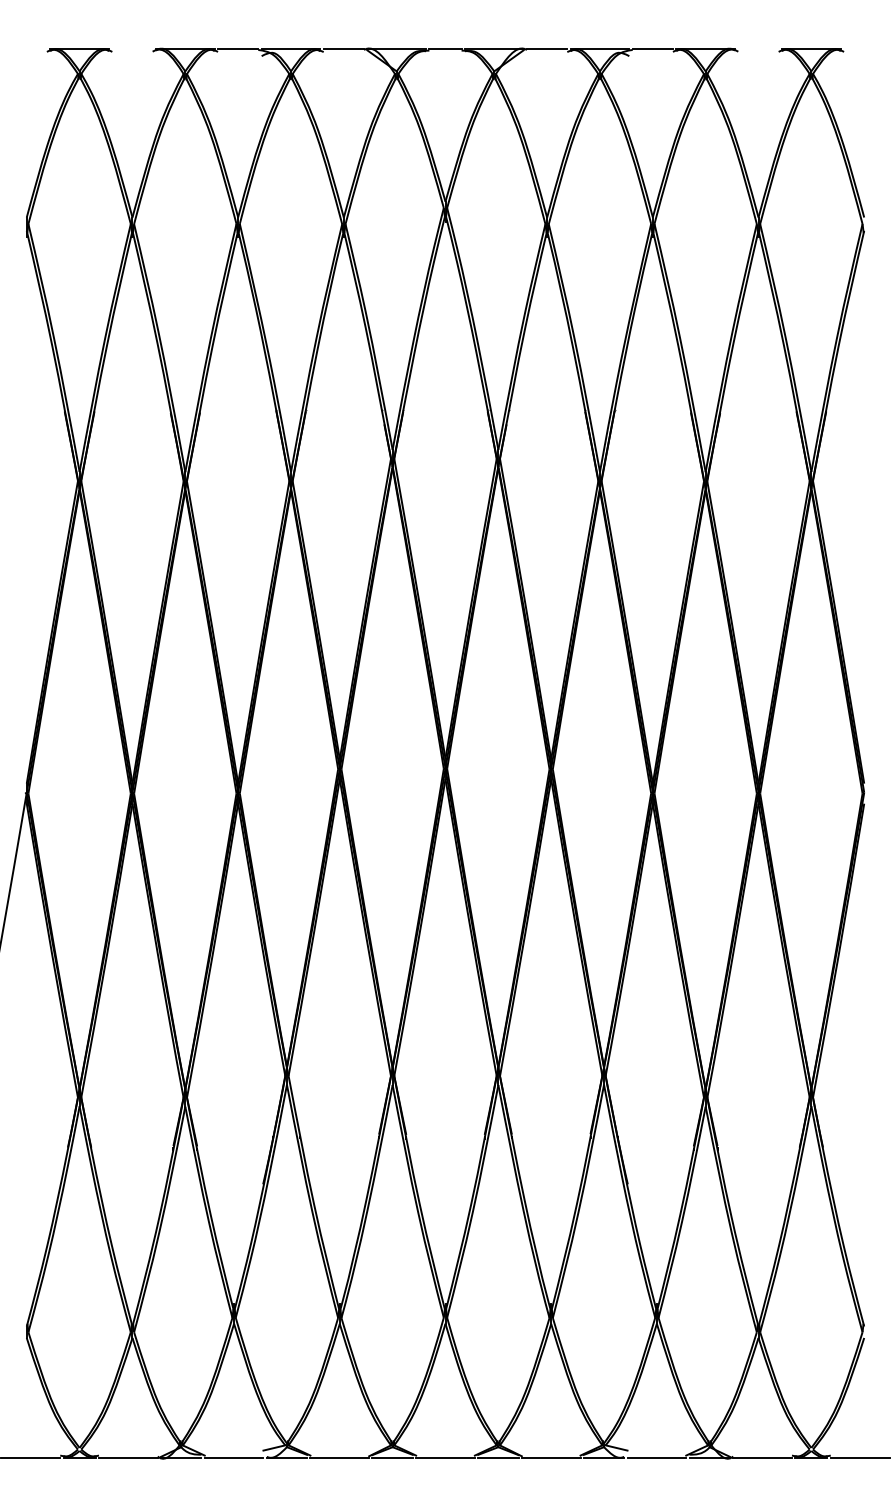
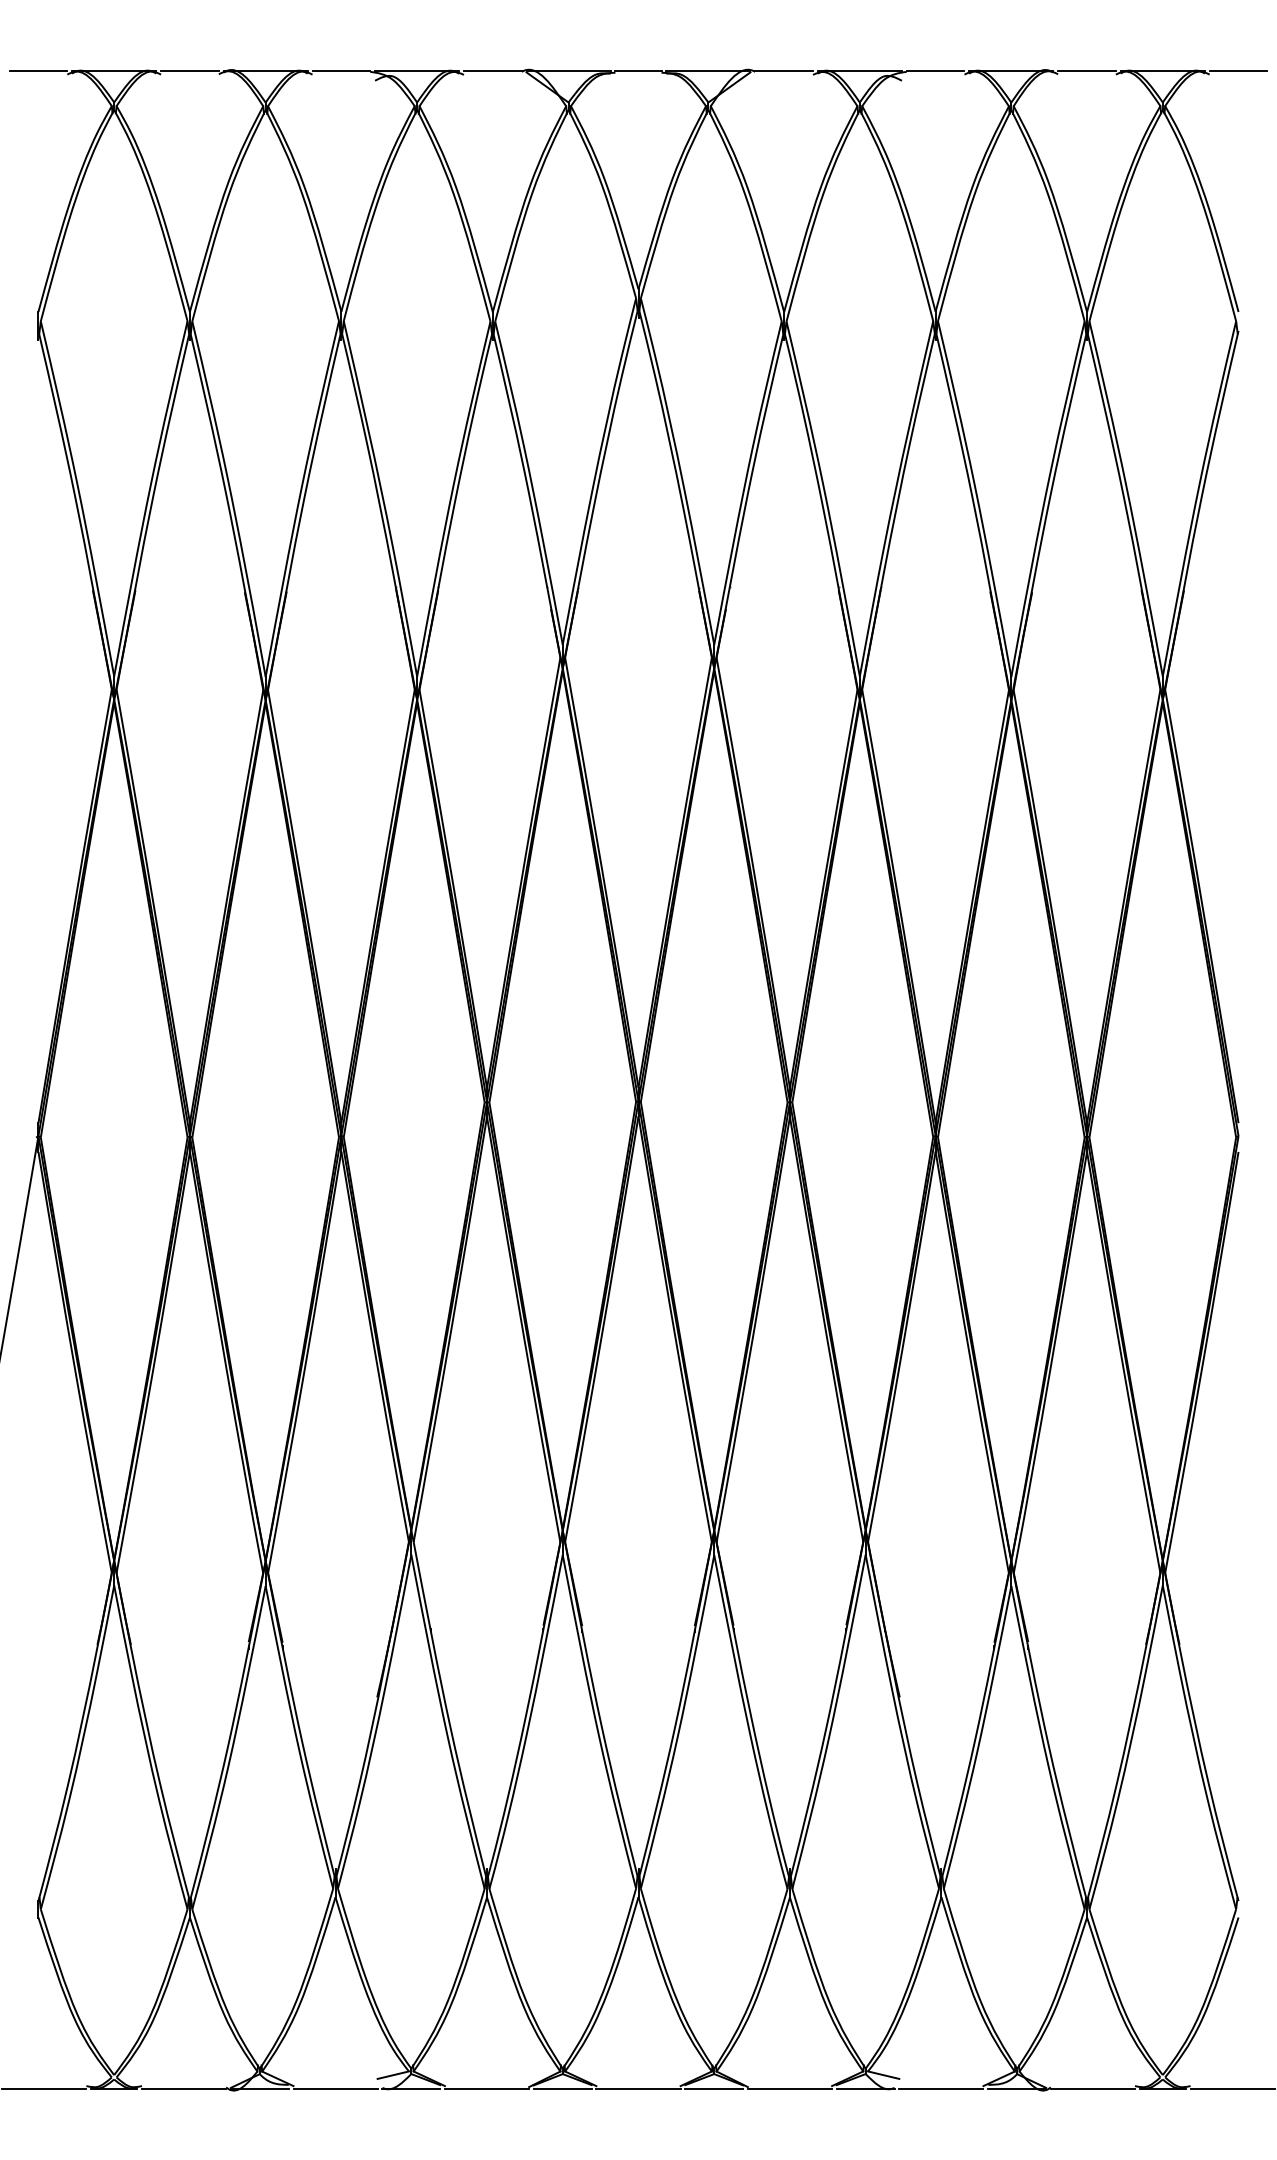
line: (26, 49) -> (38, 71), added
line: (132, 49) -> (189, 71), added
line: (758, 49) -> (1087, 71), added
line: (864, 49) -> (1238, 71), added

